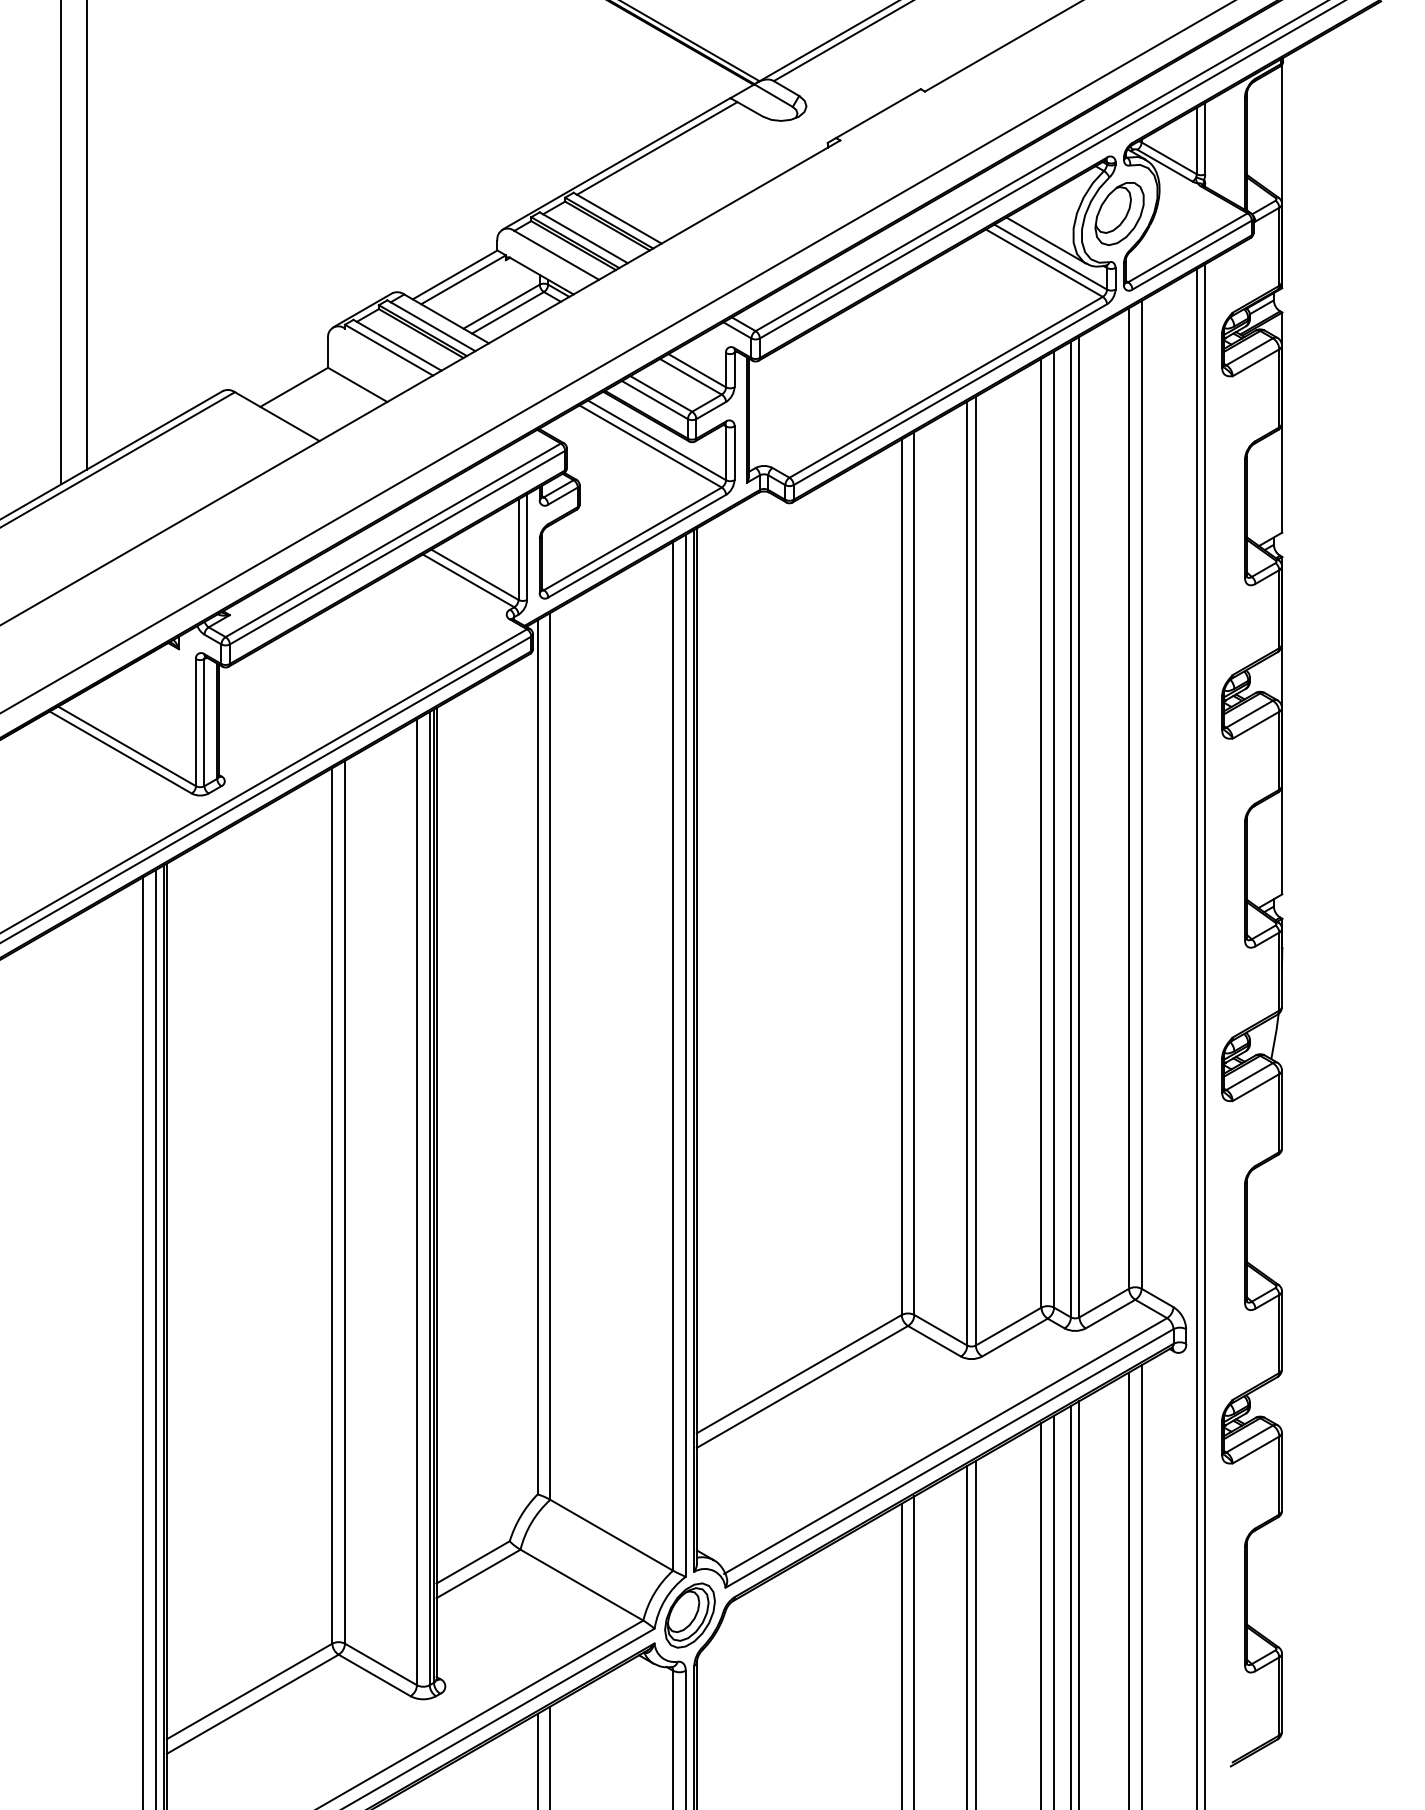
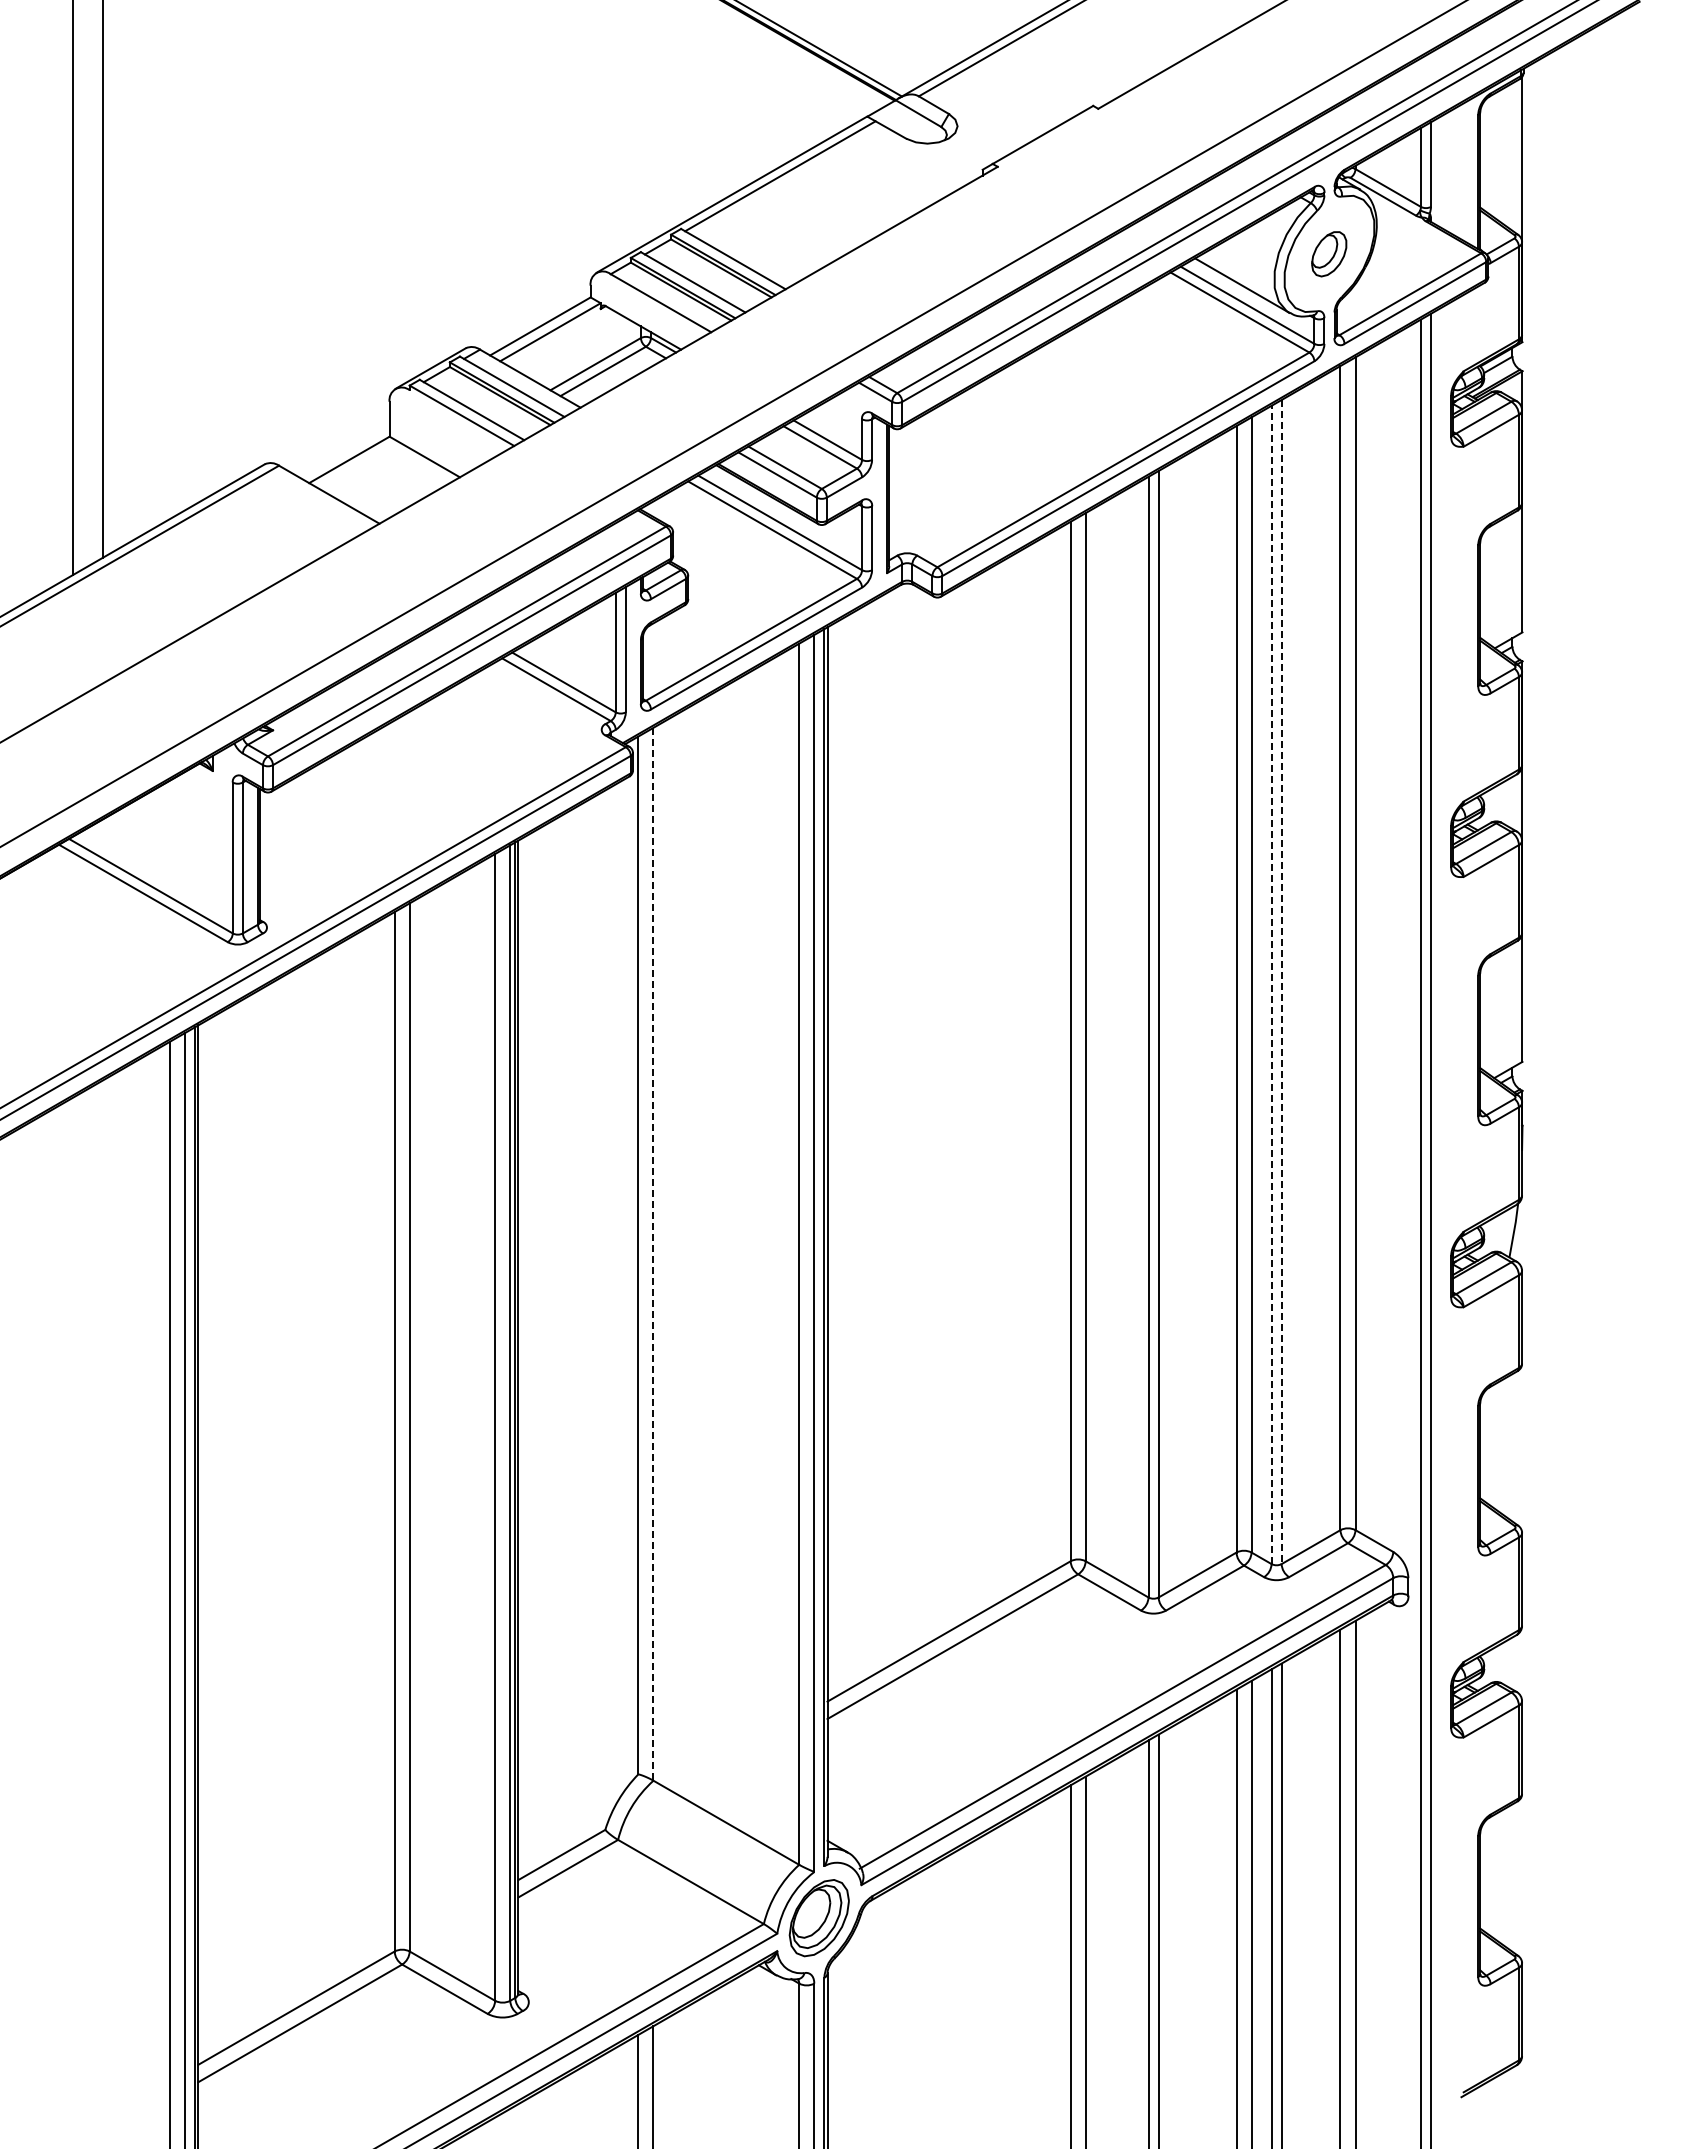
part: (1118, 214) -> (1328, 254), size x0.6
line: (1079, 827) -> (1281, 982), solid -> dashed
line: (1070, 829) -> (1271, 984), solid -> dashed
line: (550, 1056) -> (653, 1254), solid -> dashed

